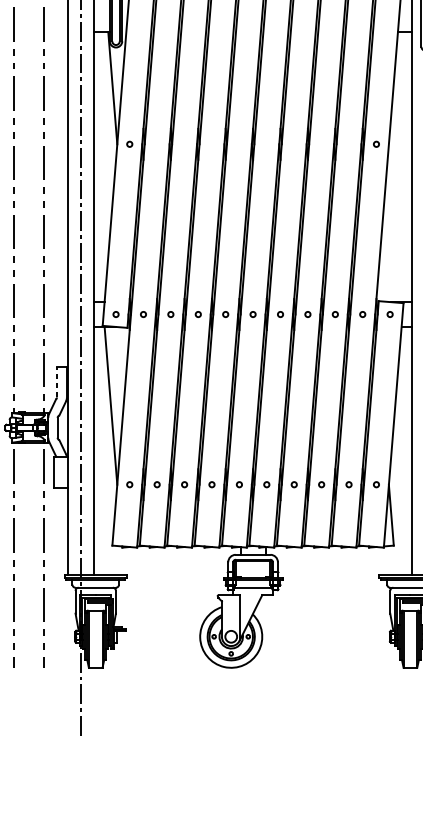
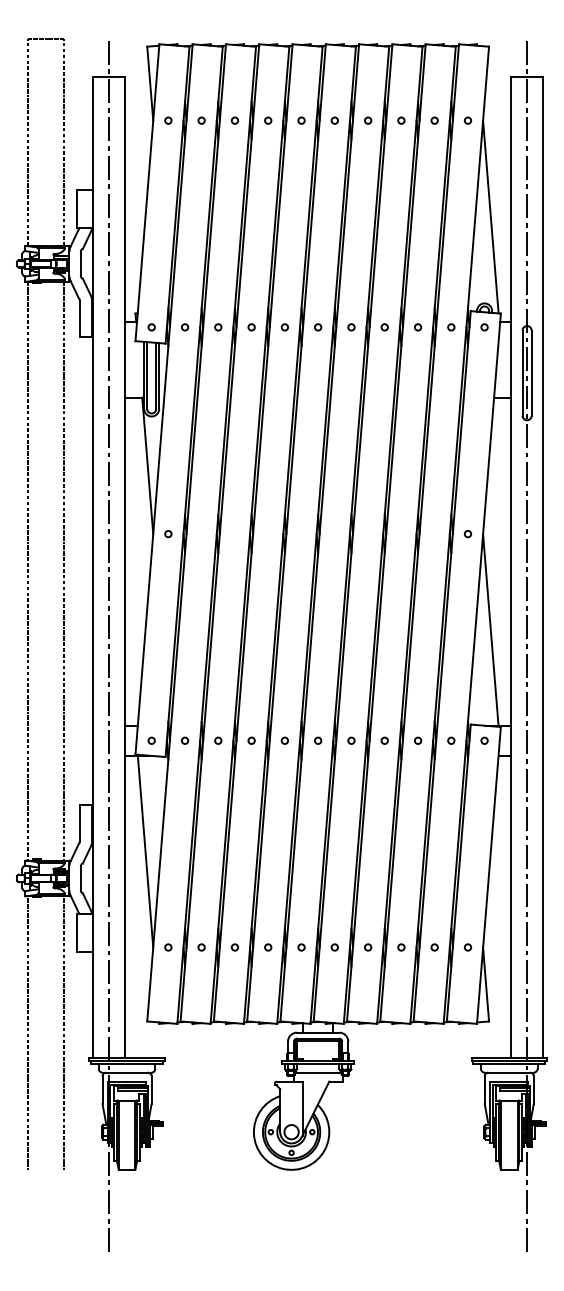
line: (395, 222) -> (490, 629), added
line: (57, 381) -> (80, 822), dashed -> solid

